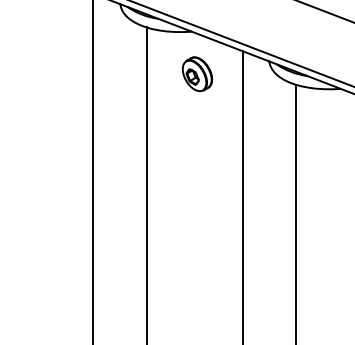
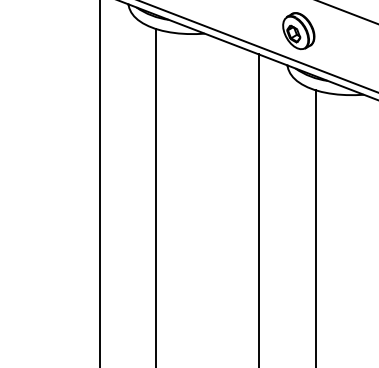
part: (197, 74) -> (298, 31), moved

